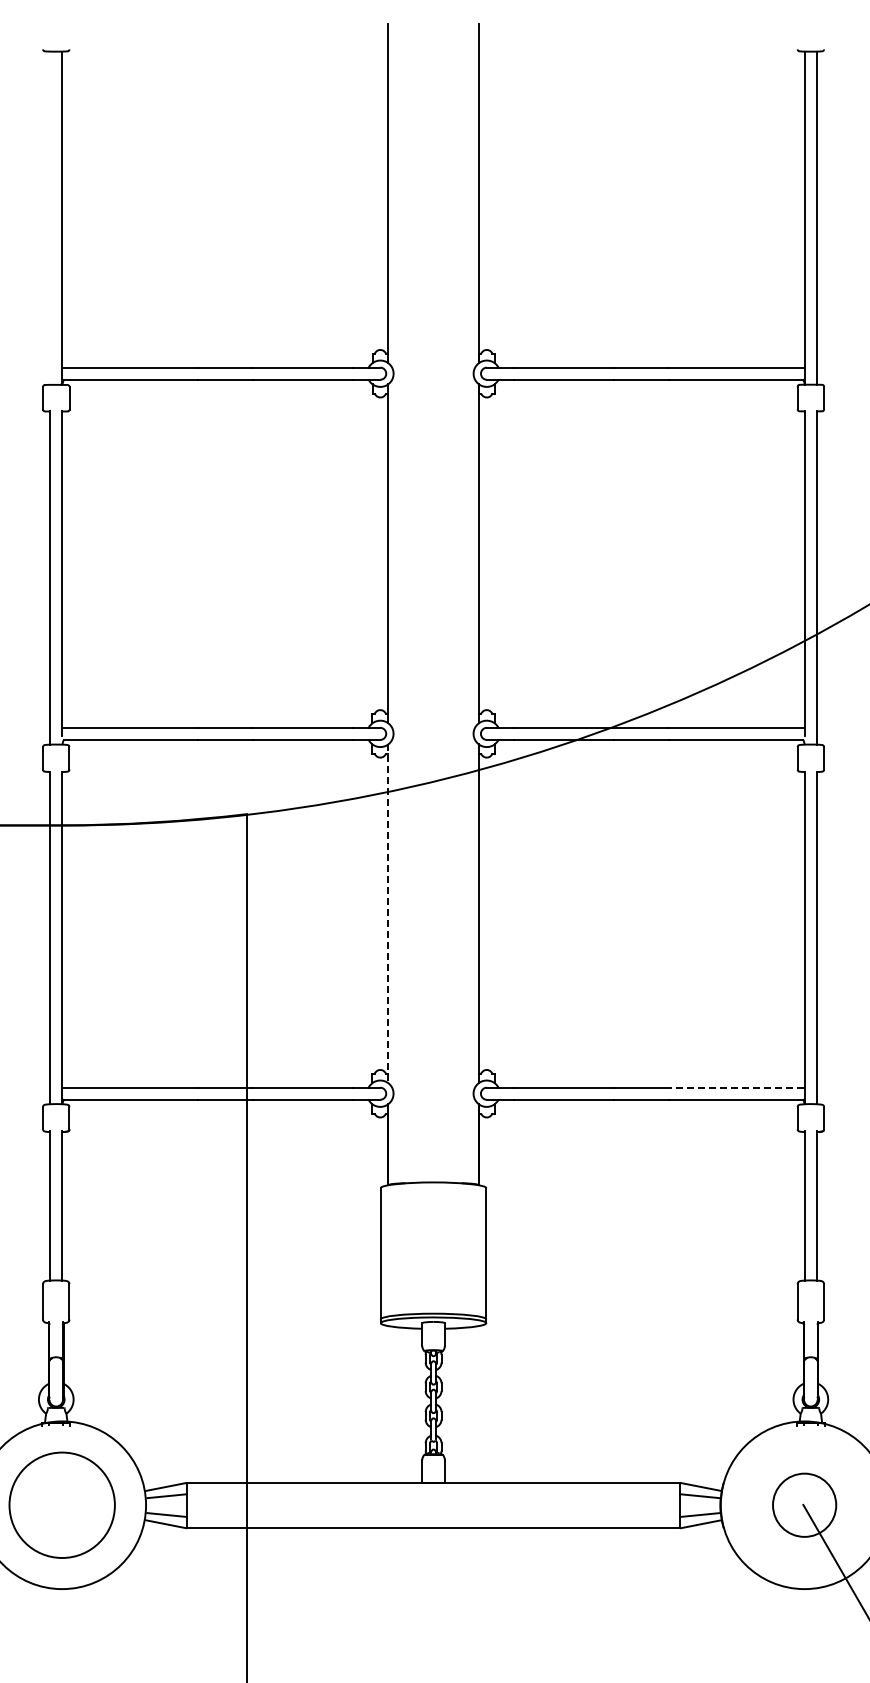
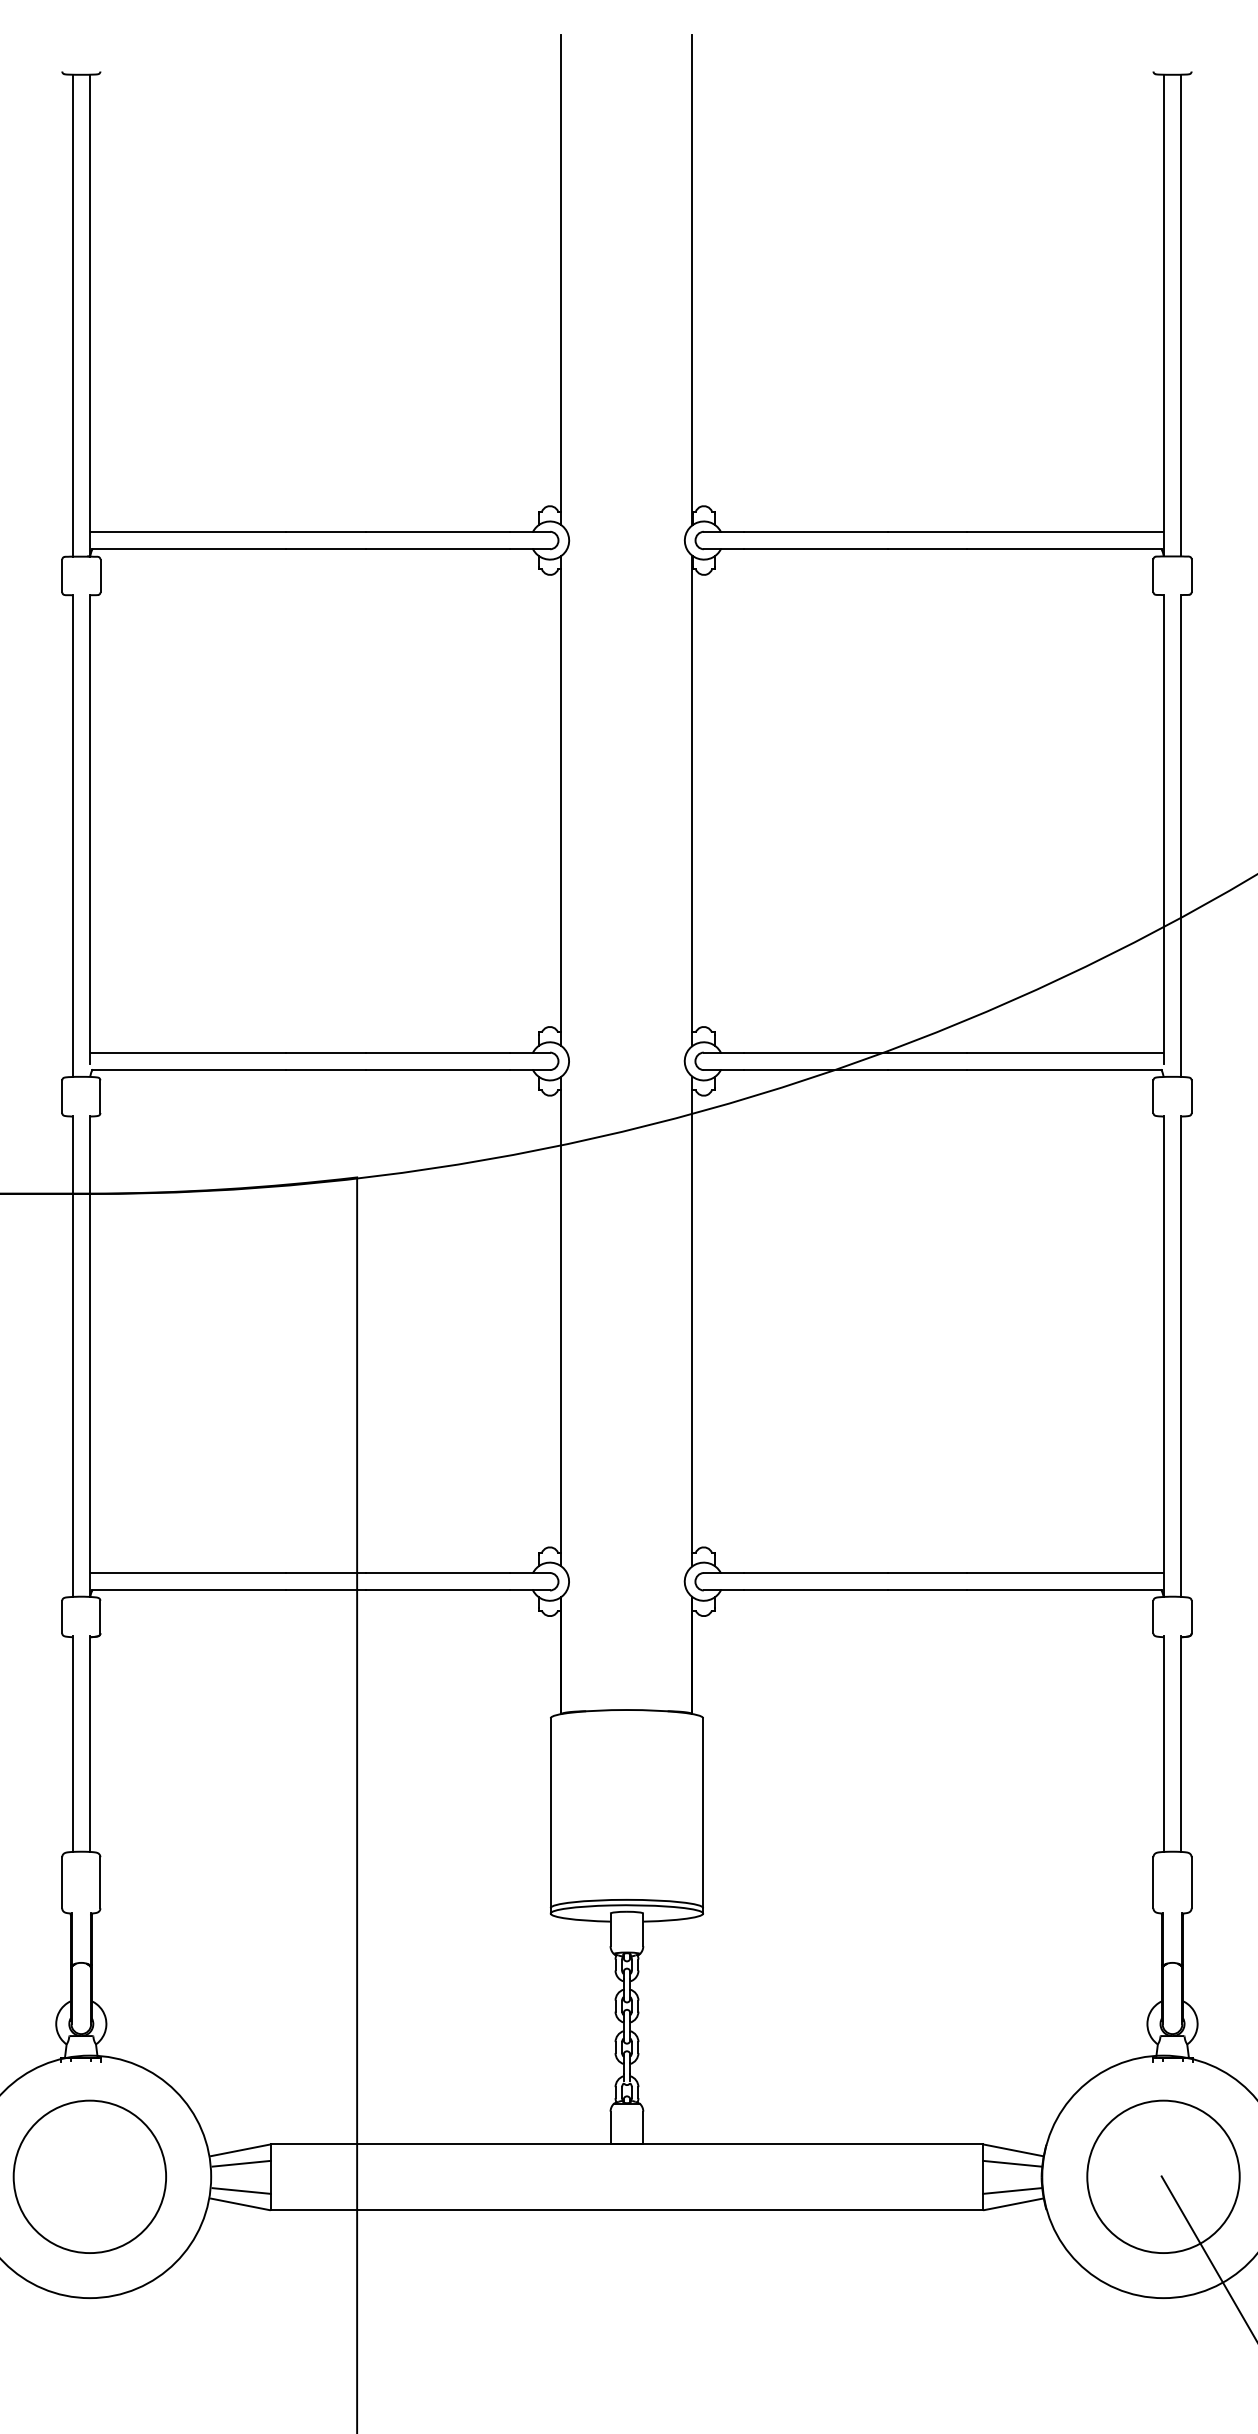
line: (50, 217) -> (72, 314), added
line: (388, 914) -> (561, 1322), dashed -> solid
line: (736, 1087) -> (1064, 1572), dashed -> solid
circle: (804, 1504) -> (1163, 2175), size x1.67

